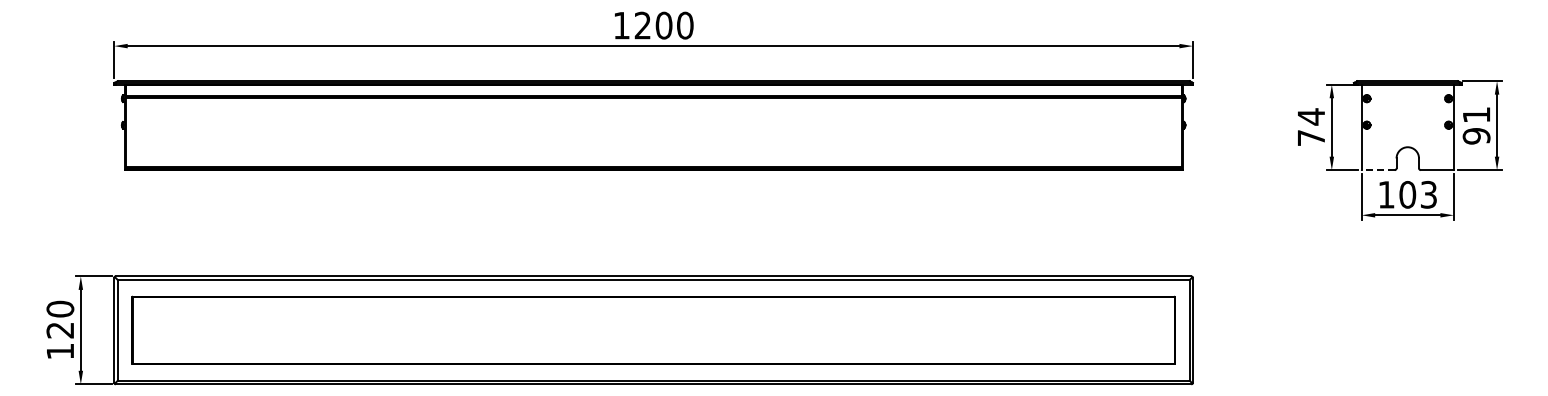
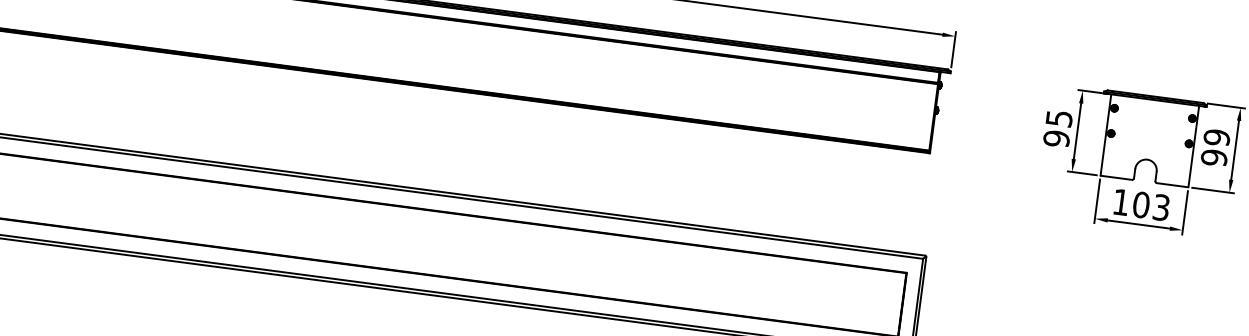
text: (1476, 114) -> (1216, 137), 91 -> 99
text: (1311, 127) -> (1058, 128), 74 -> 95
line: (1377, 170) -> (1115, 178), dashed -> solid

